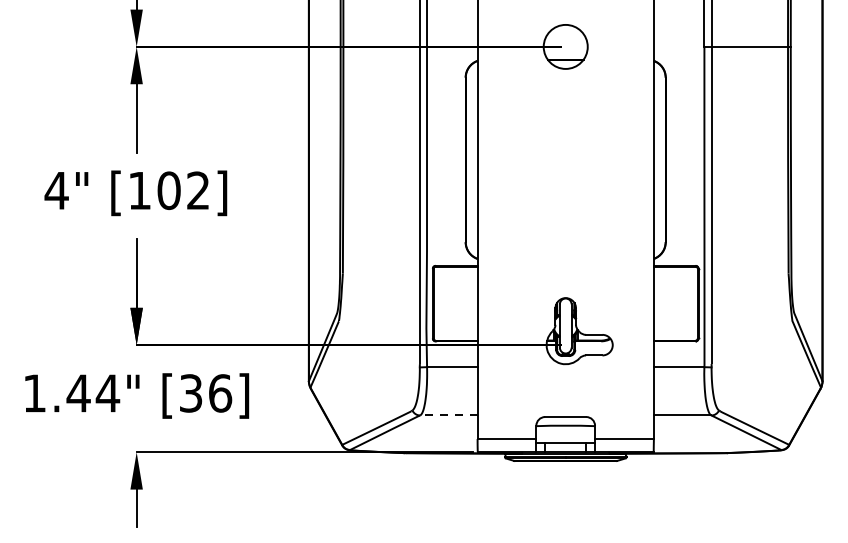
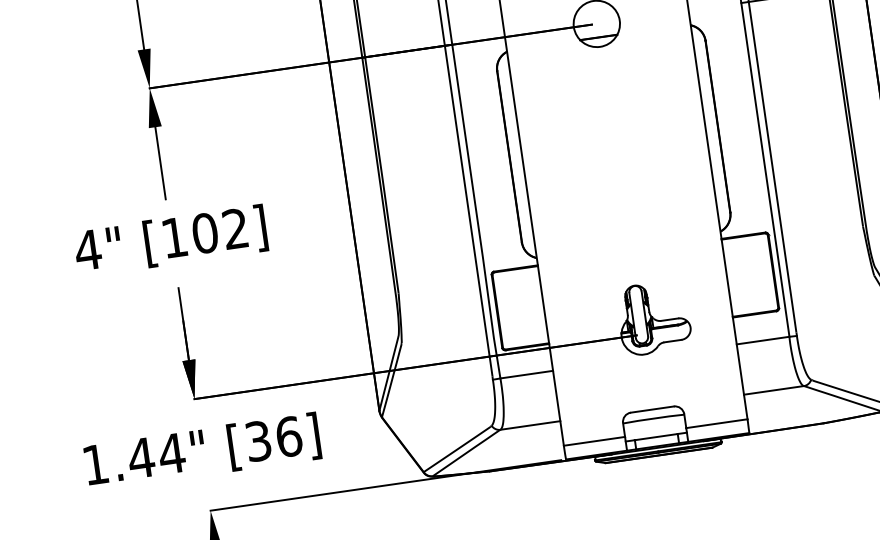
line: (448, 415) -> (530, 425), dashed -> solid

